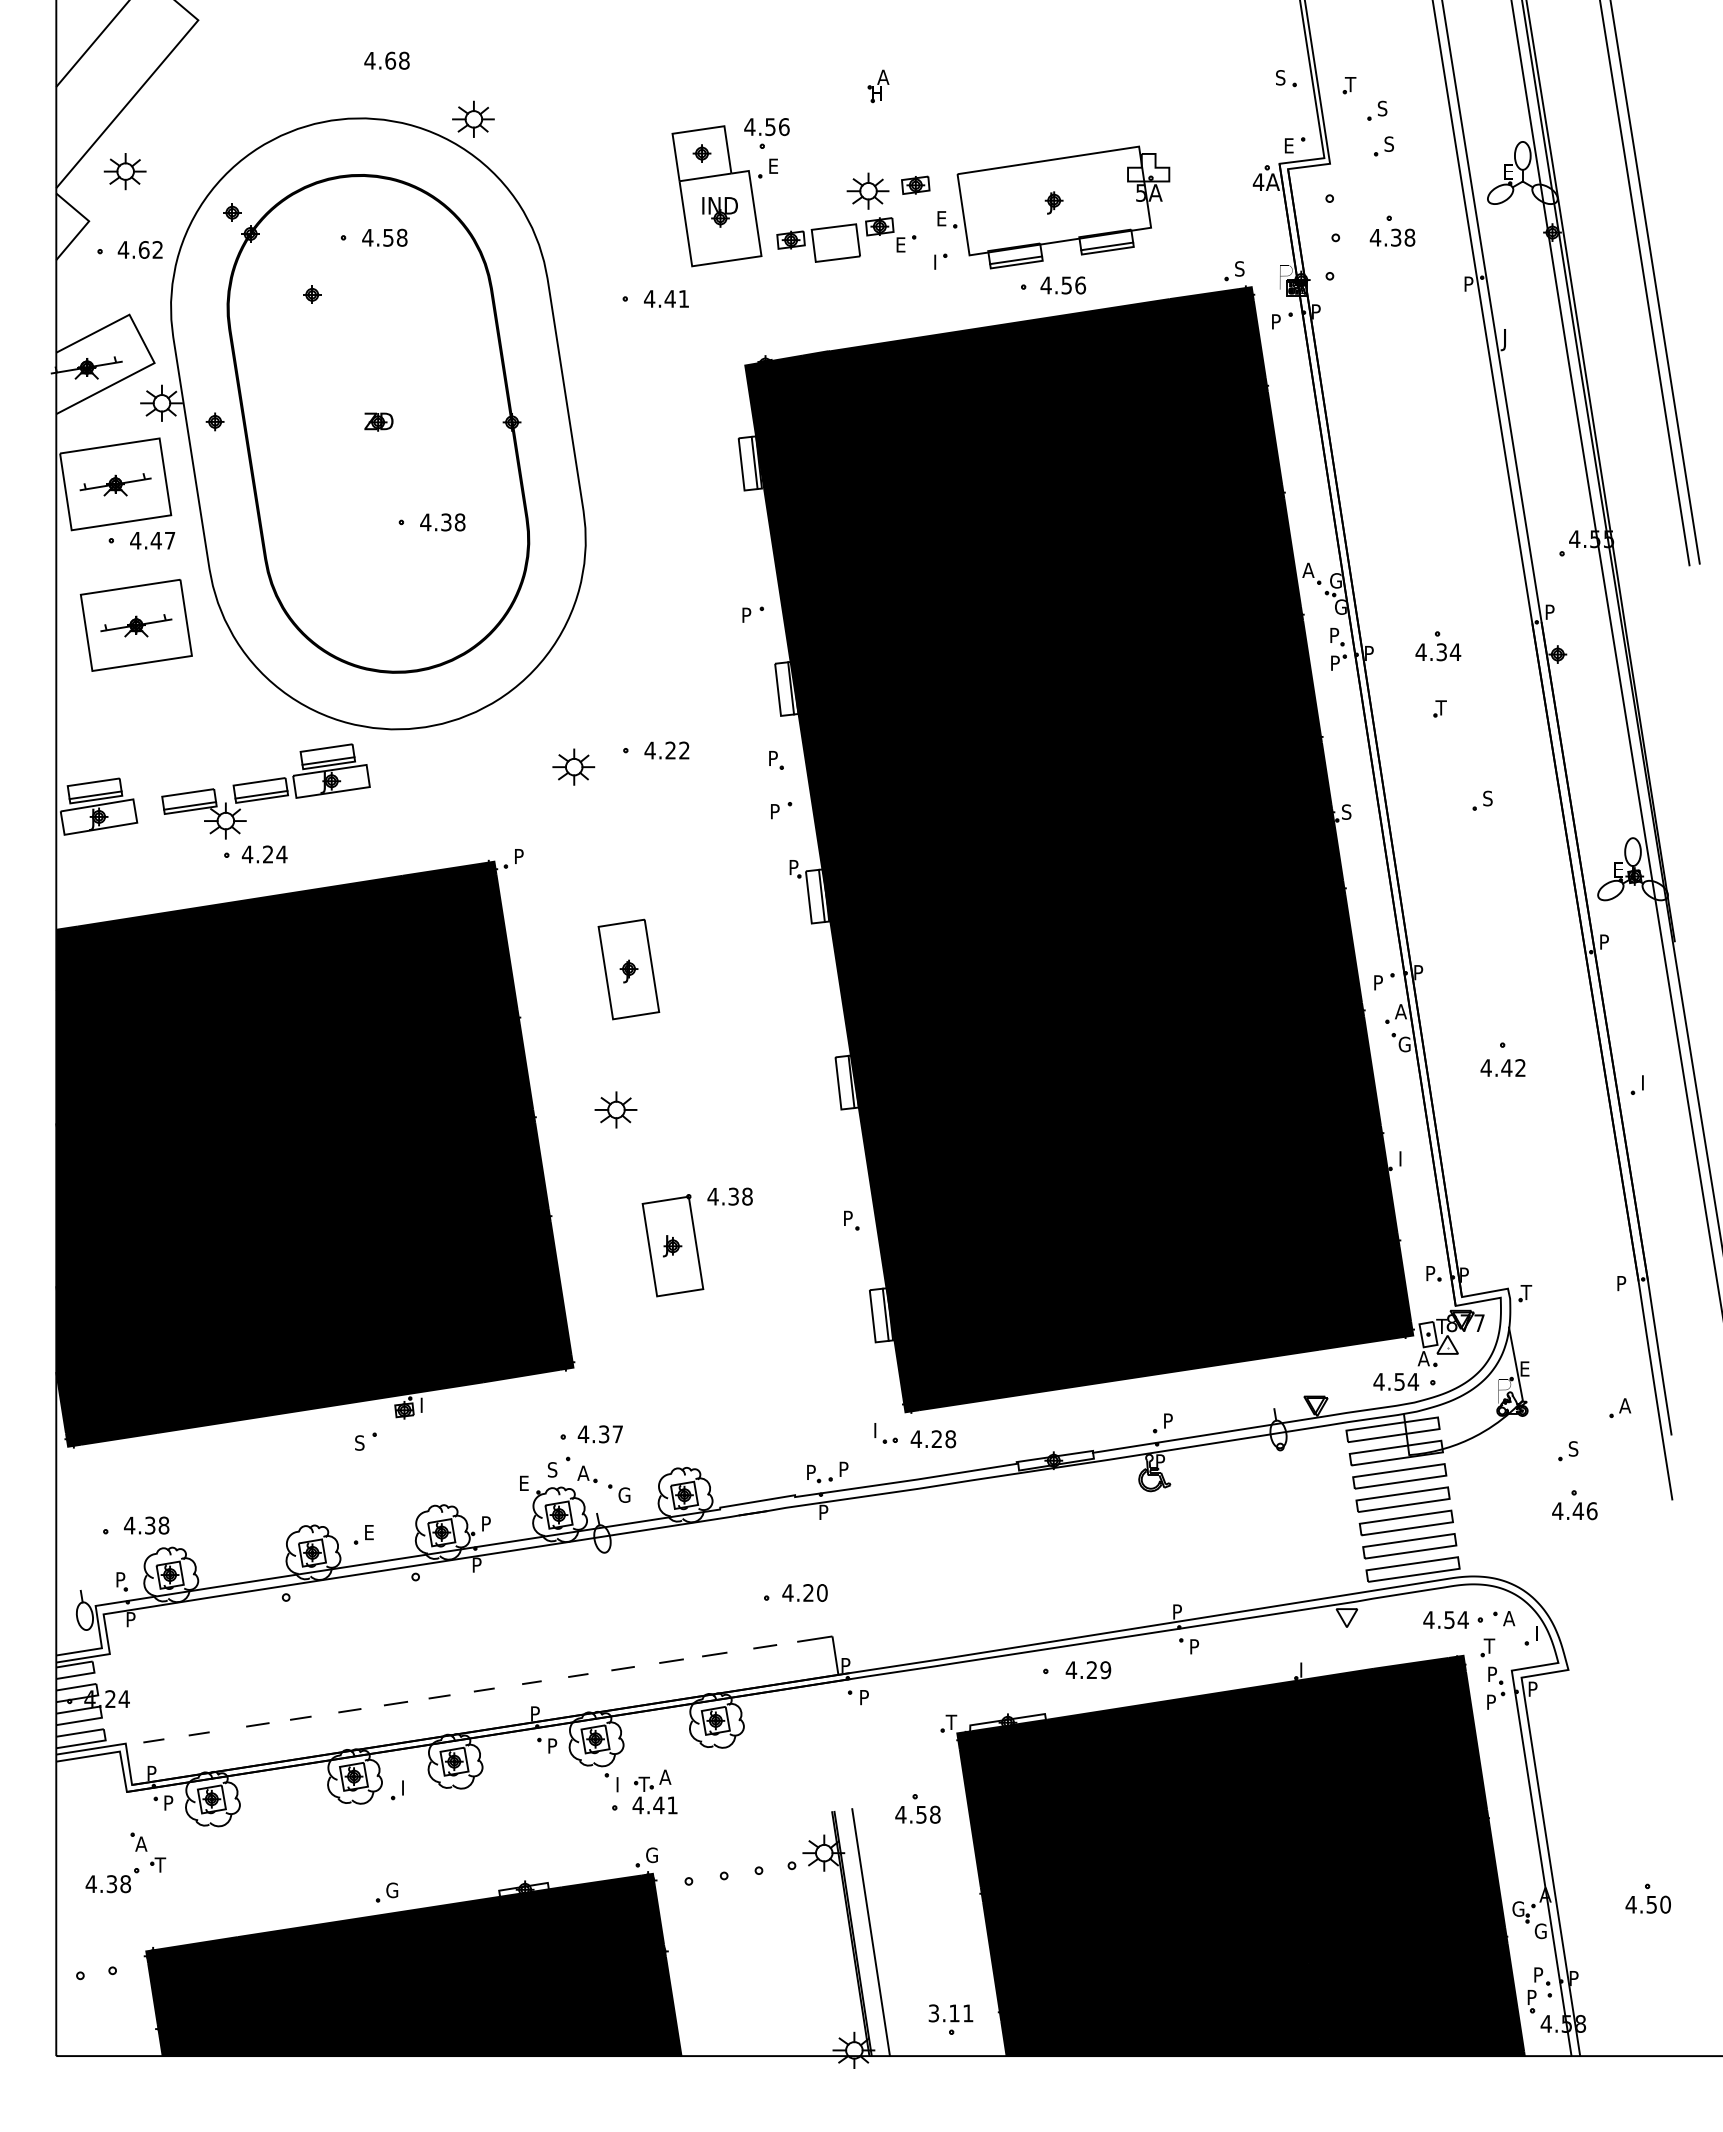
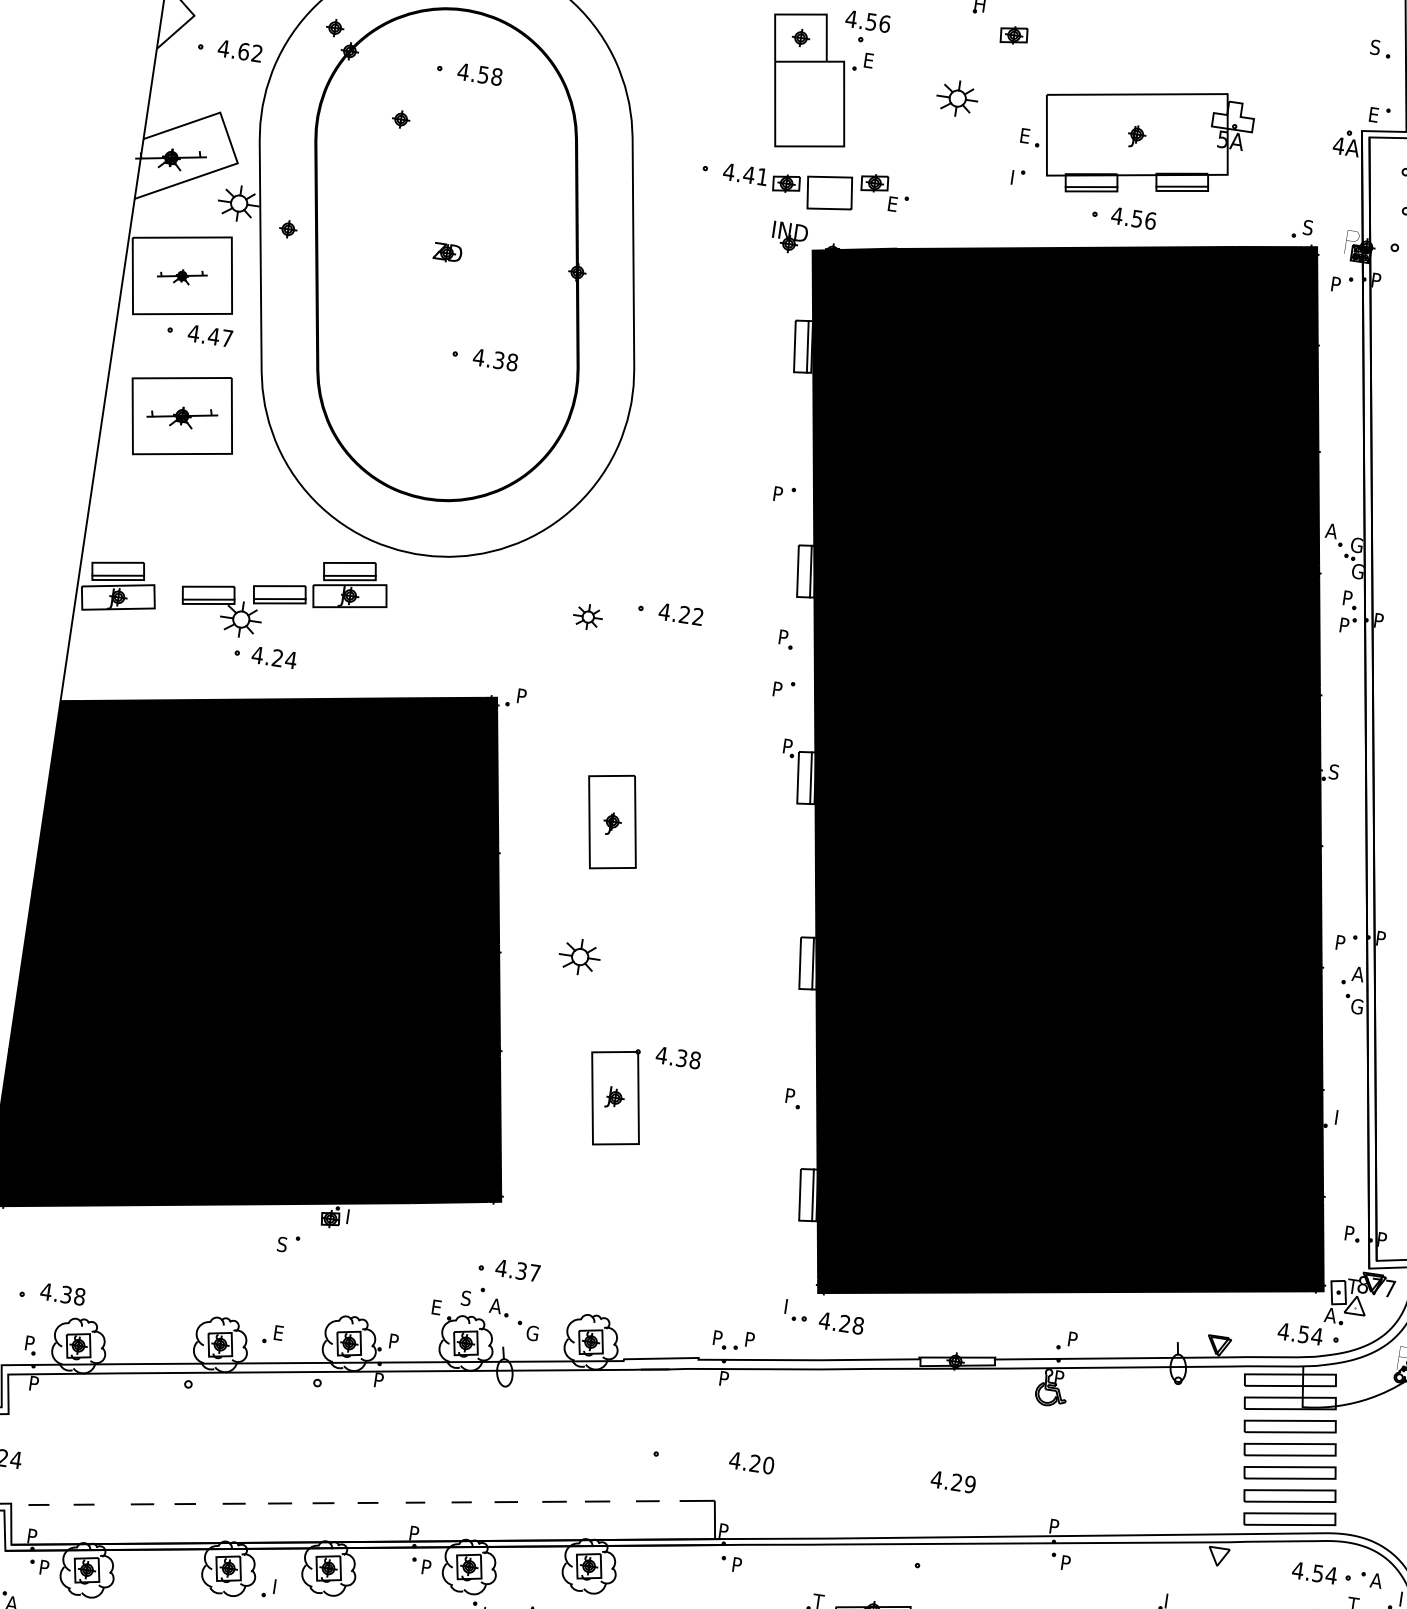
part: (915, 184) -> (1013, 34), moved
part: (719, 212) -> (788, 238), moved
part: (846, 239) -> (840, 191), moved
part: (115, 484) -> (182, 275), size x0.7
part: (573, 766) -> (587, 616), size x0.7
text: (804, 1592) -> (751, 1462), moved
text: (1088, 1670) -> (953, 1482), moved

